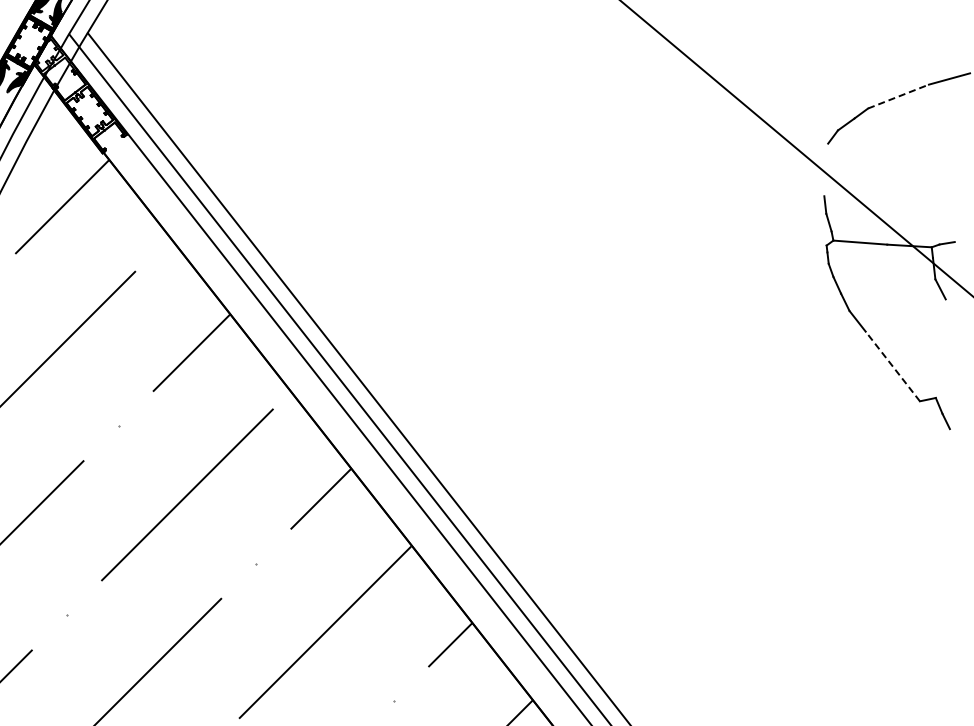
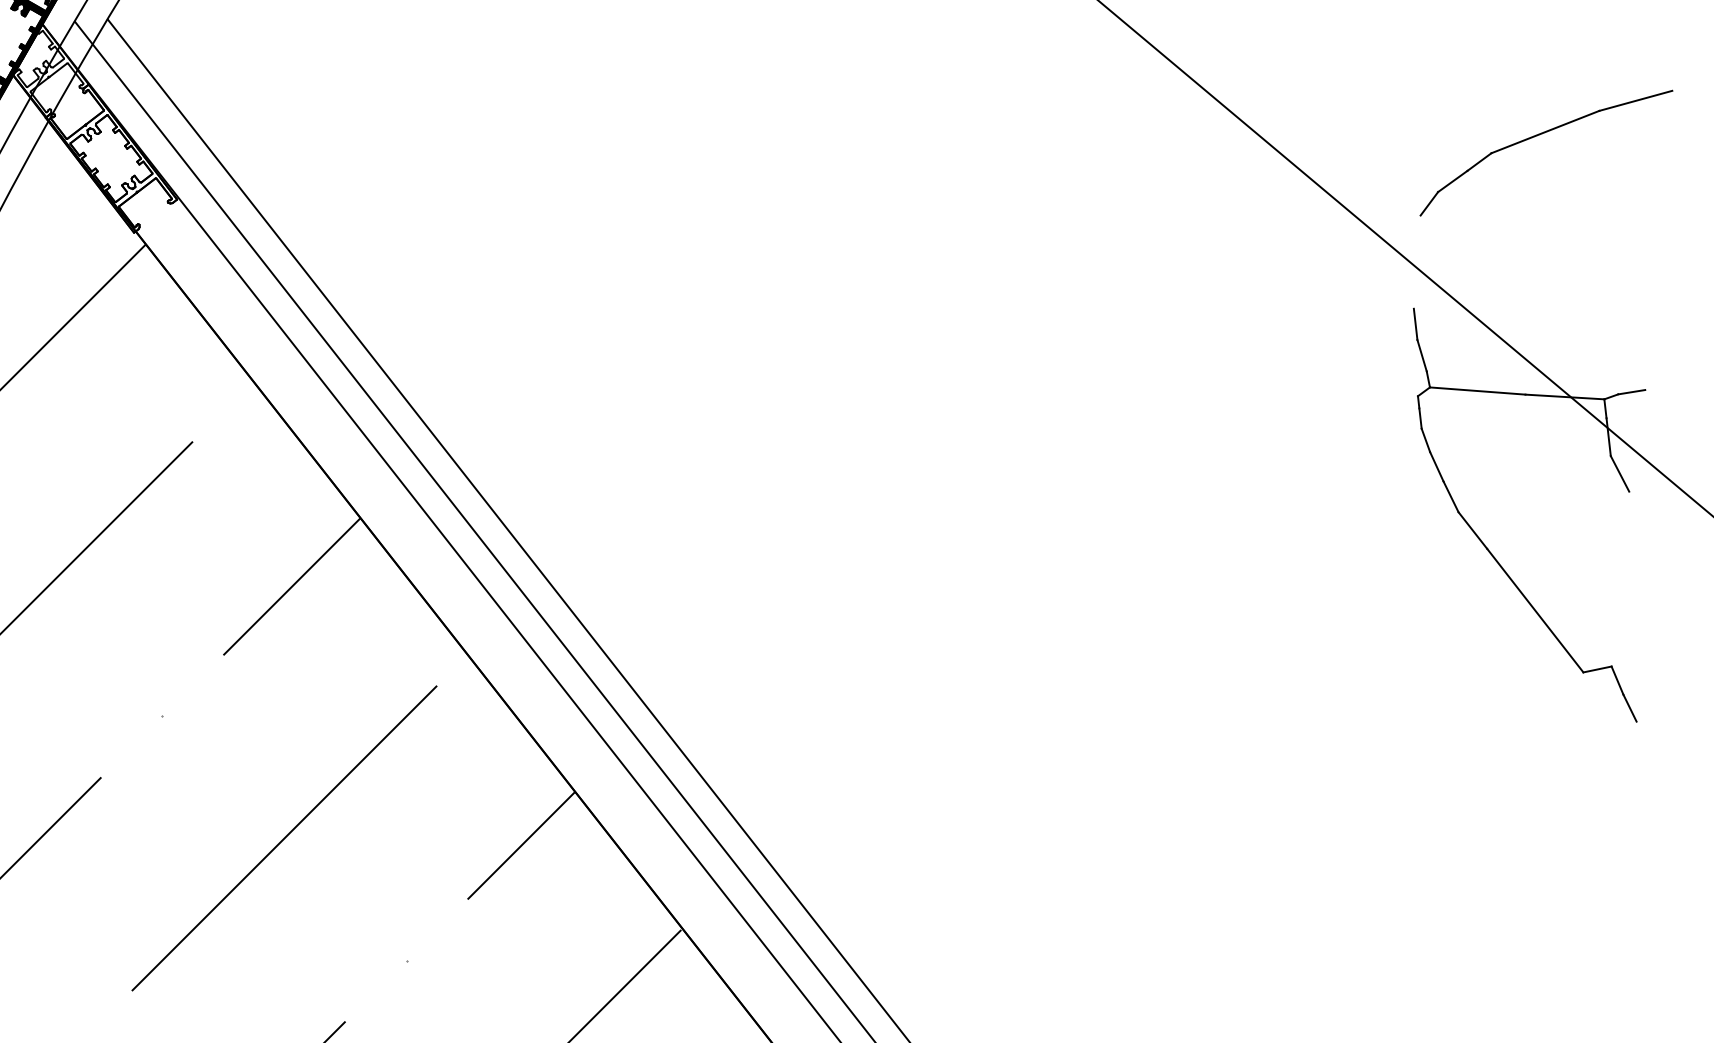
line: (898, 96) -> (1545, 131), dashed -> solid
line: (892, 366) -> (1534, 610), dashed -> solid

